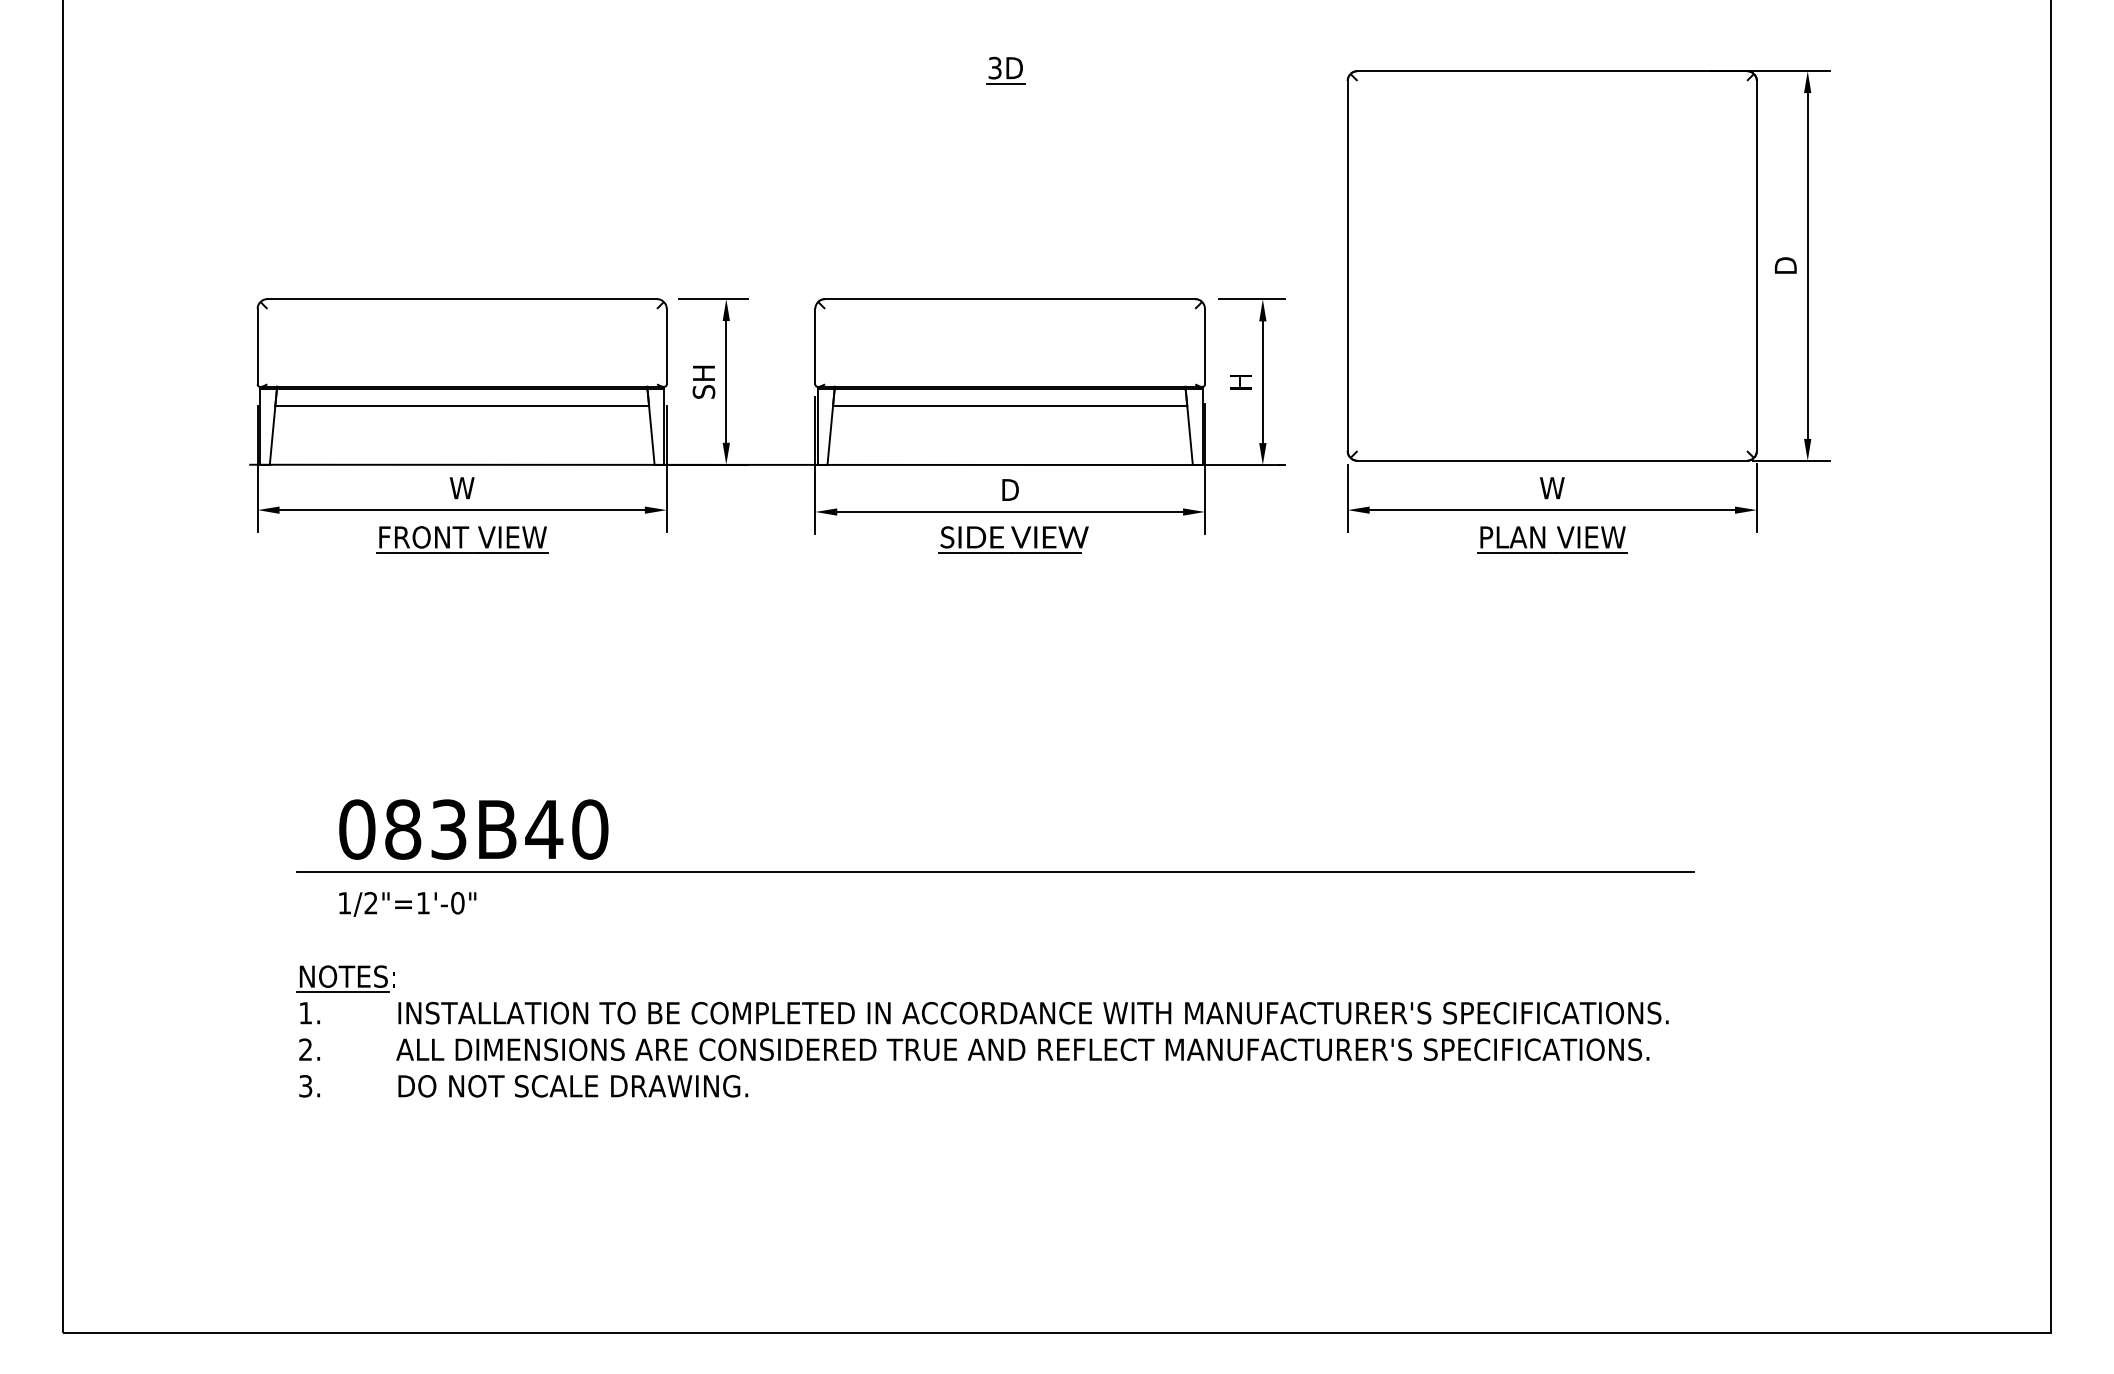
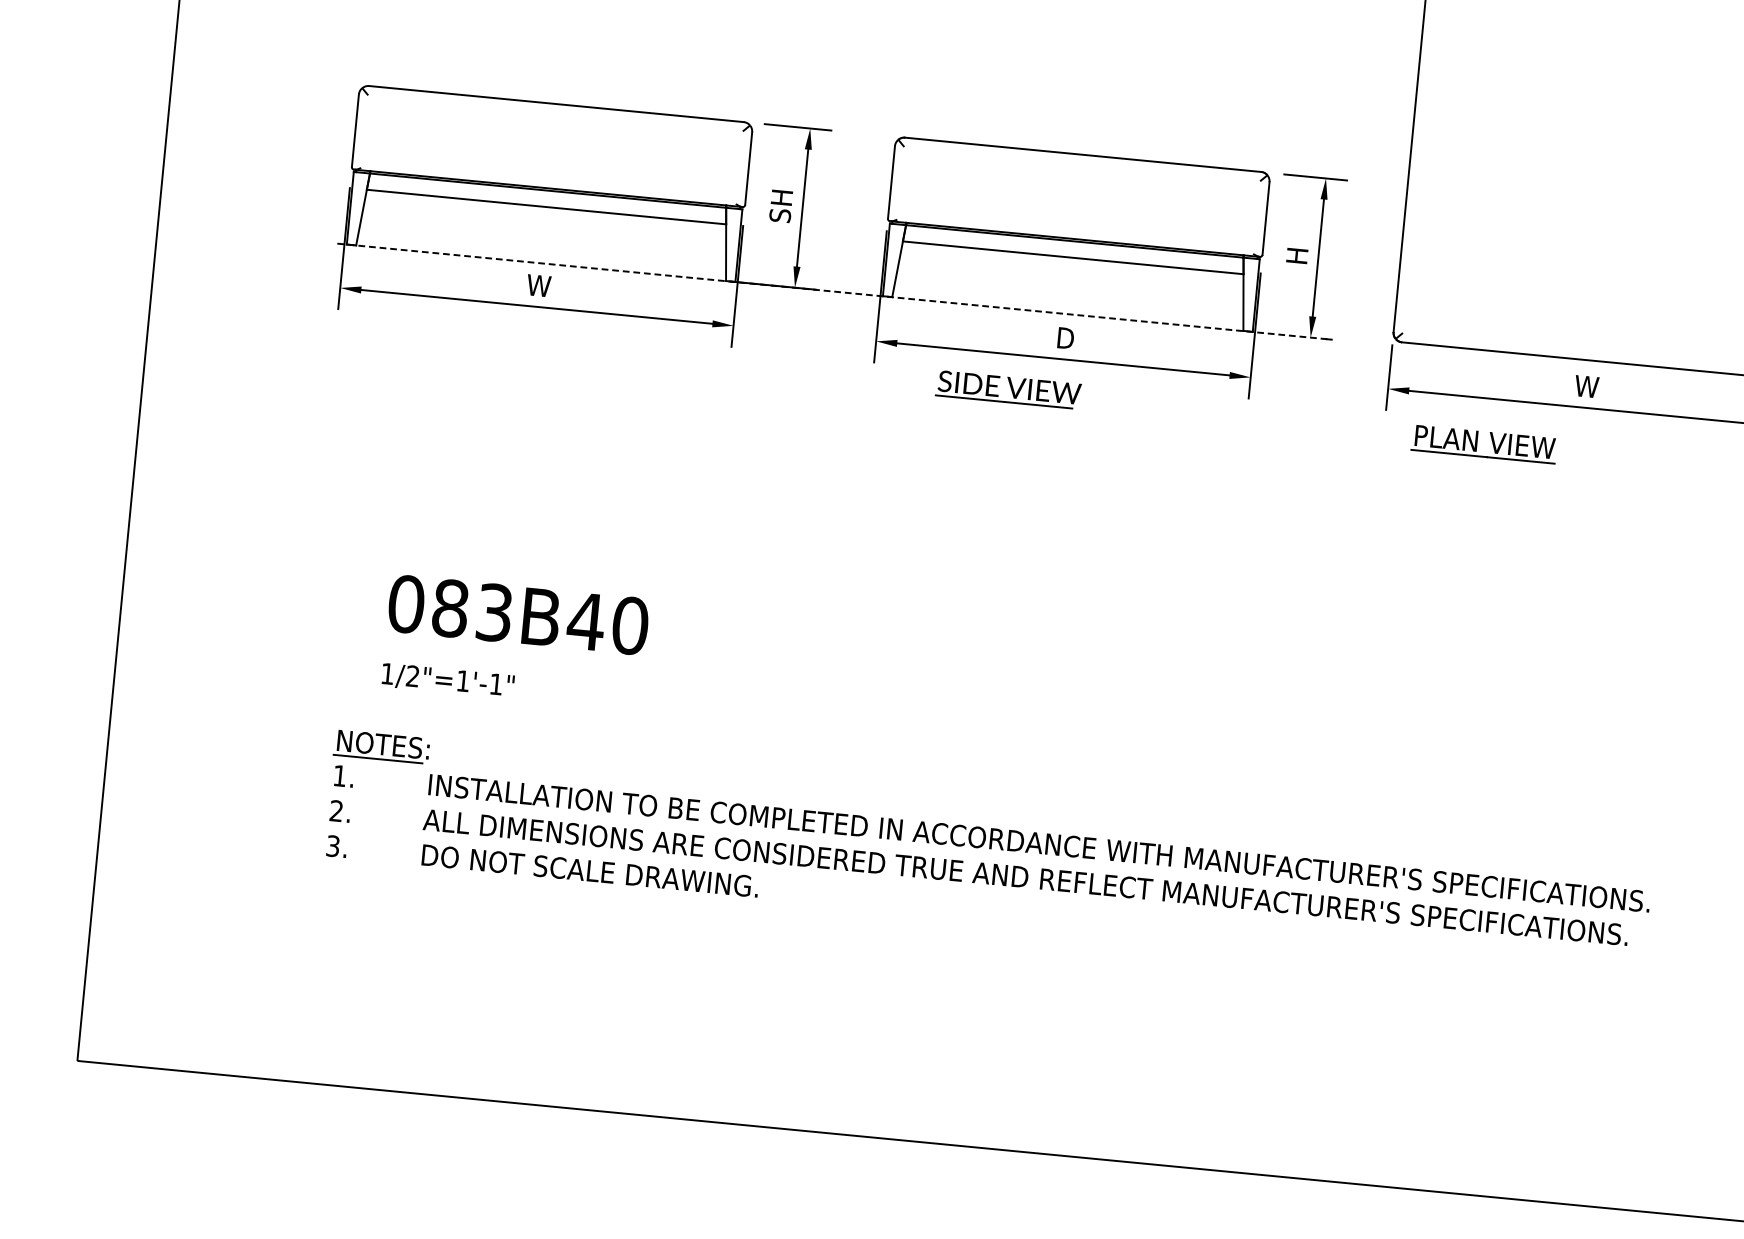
line: (766, 464) -> (833, 291), solid -> dashed
part: (462, 539) -> (534, 335), removed
part: (1013, 539) -> (1008, 389), moved
part: (1545, 539) -> (1477, 443), moved
line: (995, 872) -> (1015, 704), removed
text: (457, 903) -> (495, 684), 1/2"=1'-0" -> 1/2"=1'-1"

